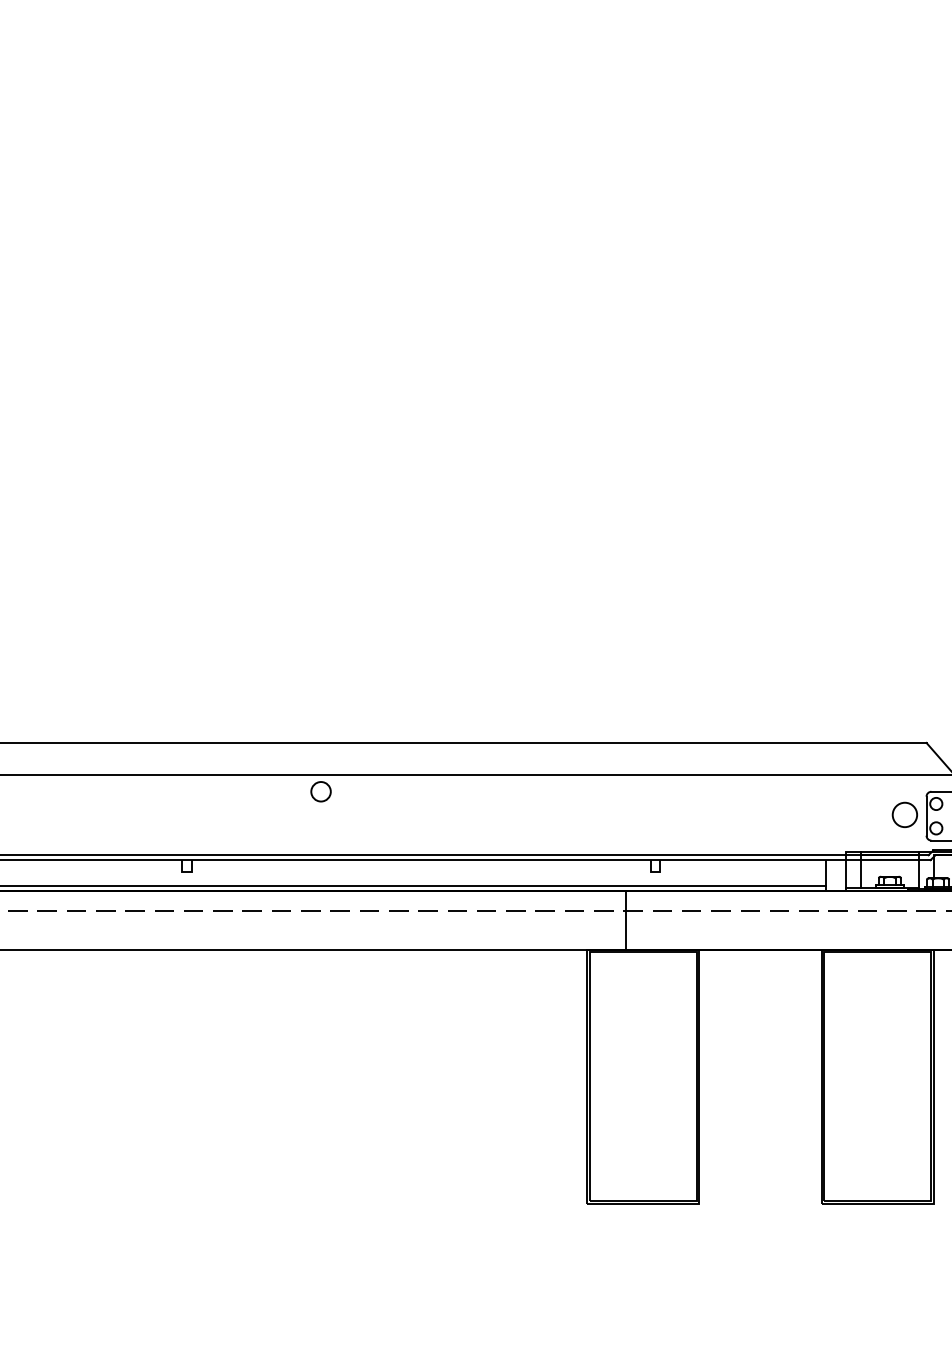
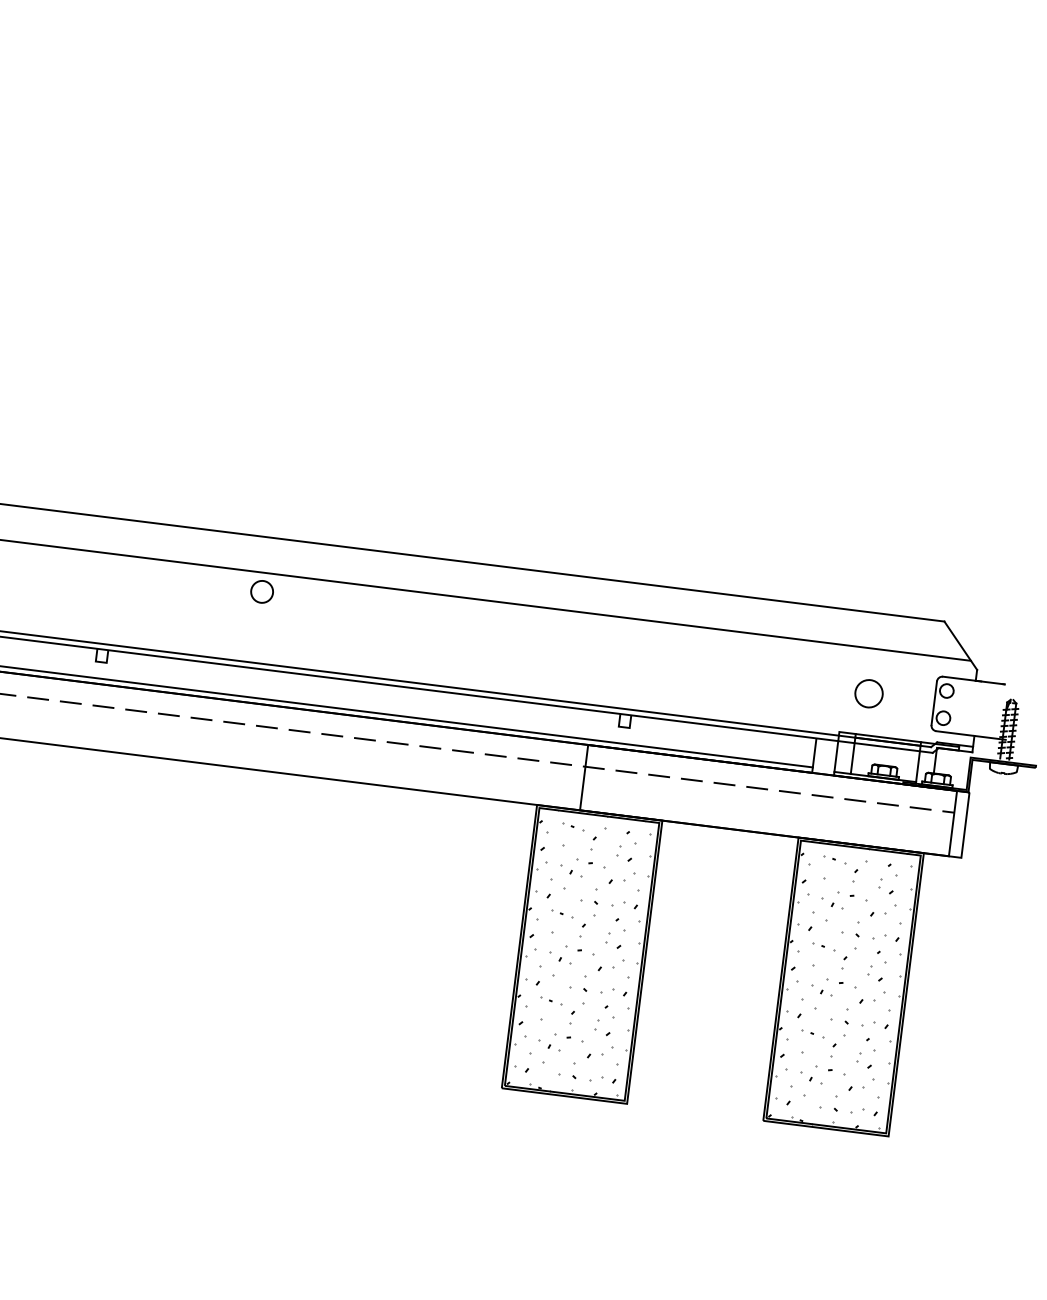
circle: (904, 814) -> (868, 693), moved
hatch: (641, 1076) -> (580, 954), added
hatch: (876, 1076) -> (842, 986), added

